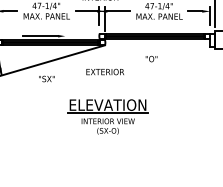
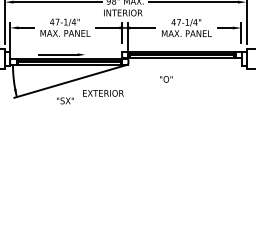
text: (151, 59) -> (166, 79), moved
text: (105, 72) -> (103, 93), moved
part: (108, 116) -> (131, 141), removed

